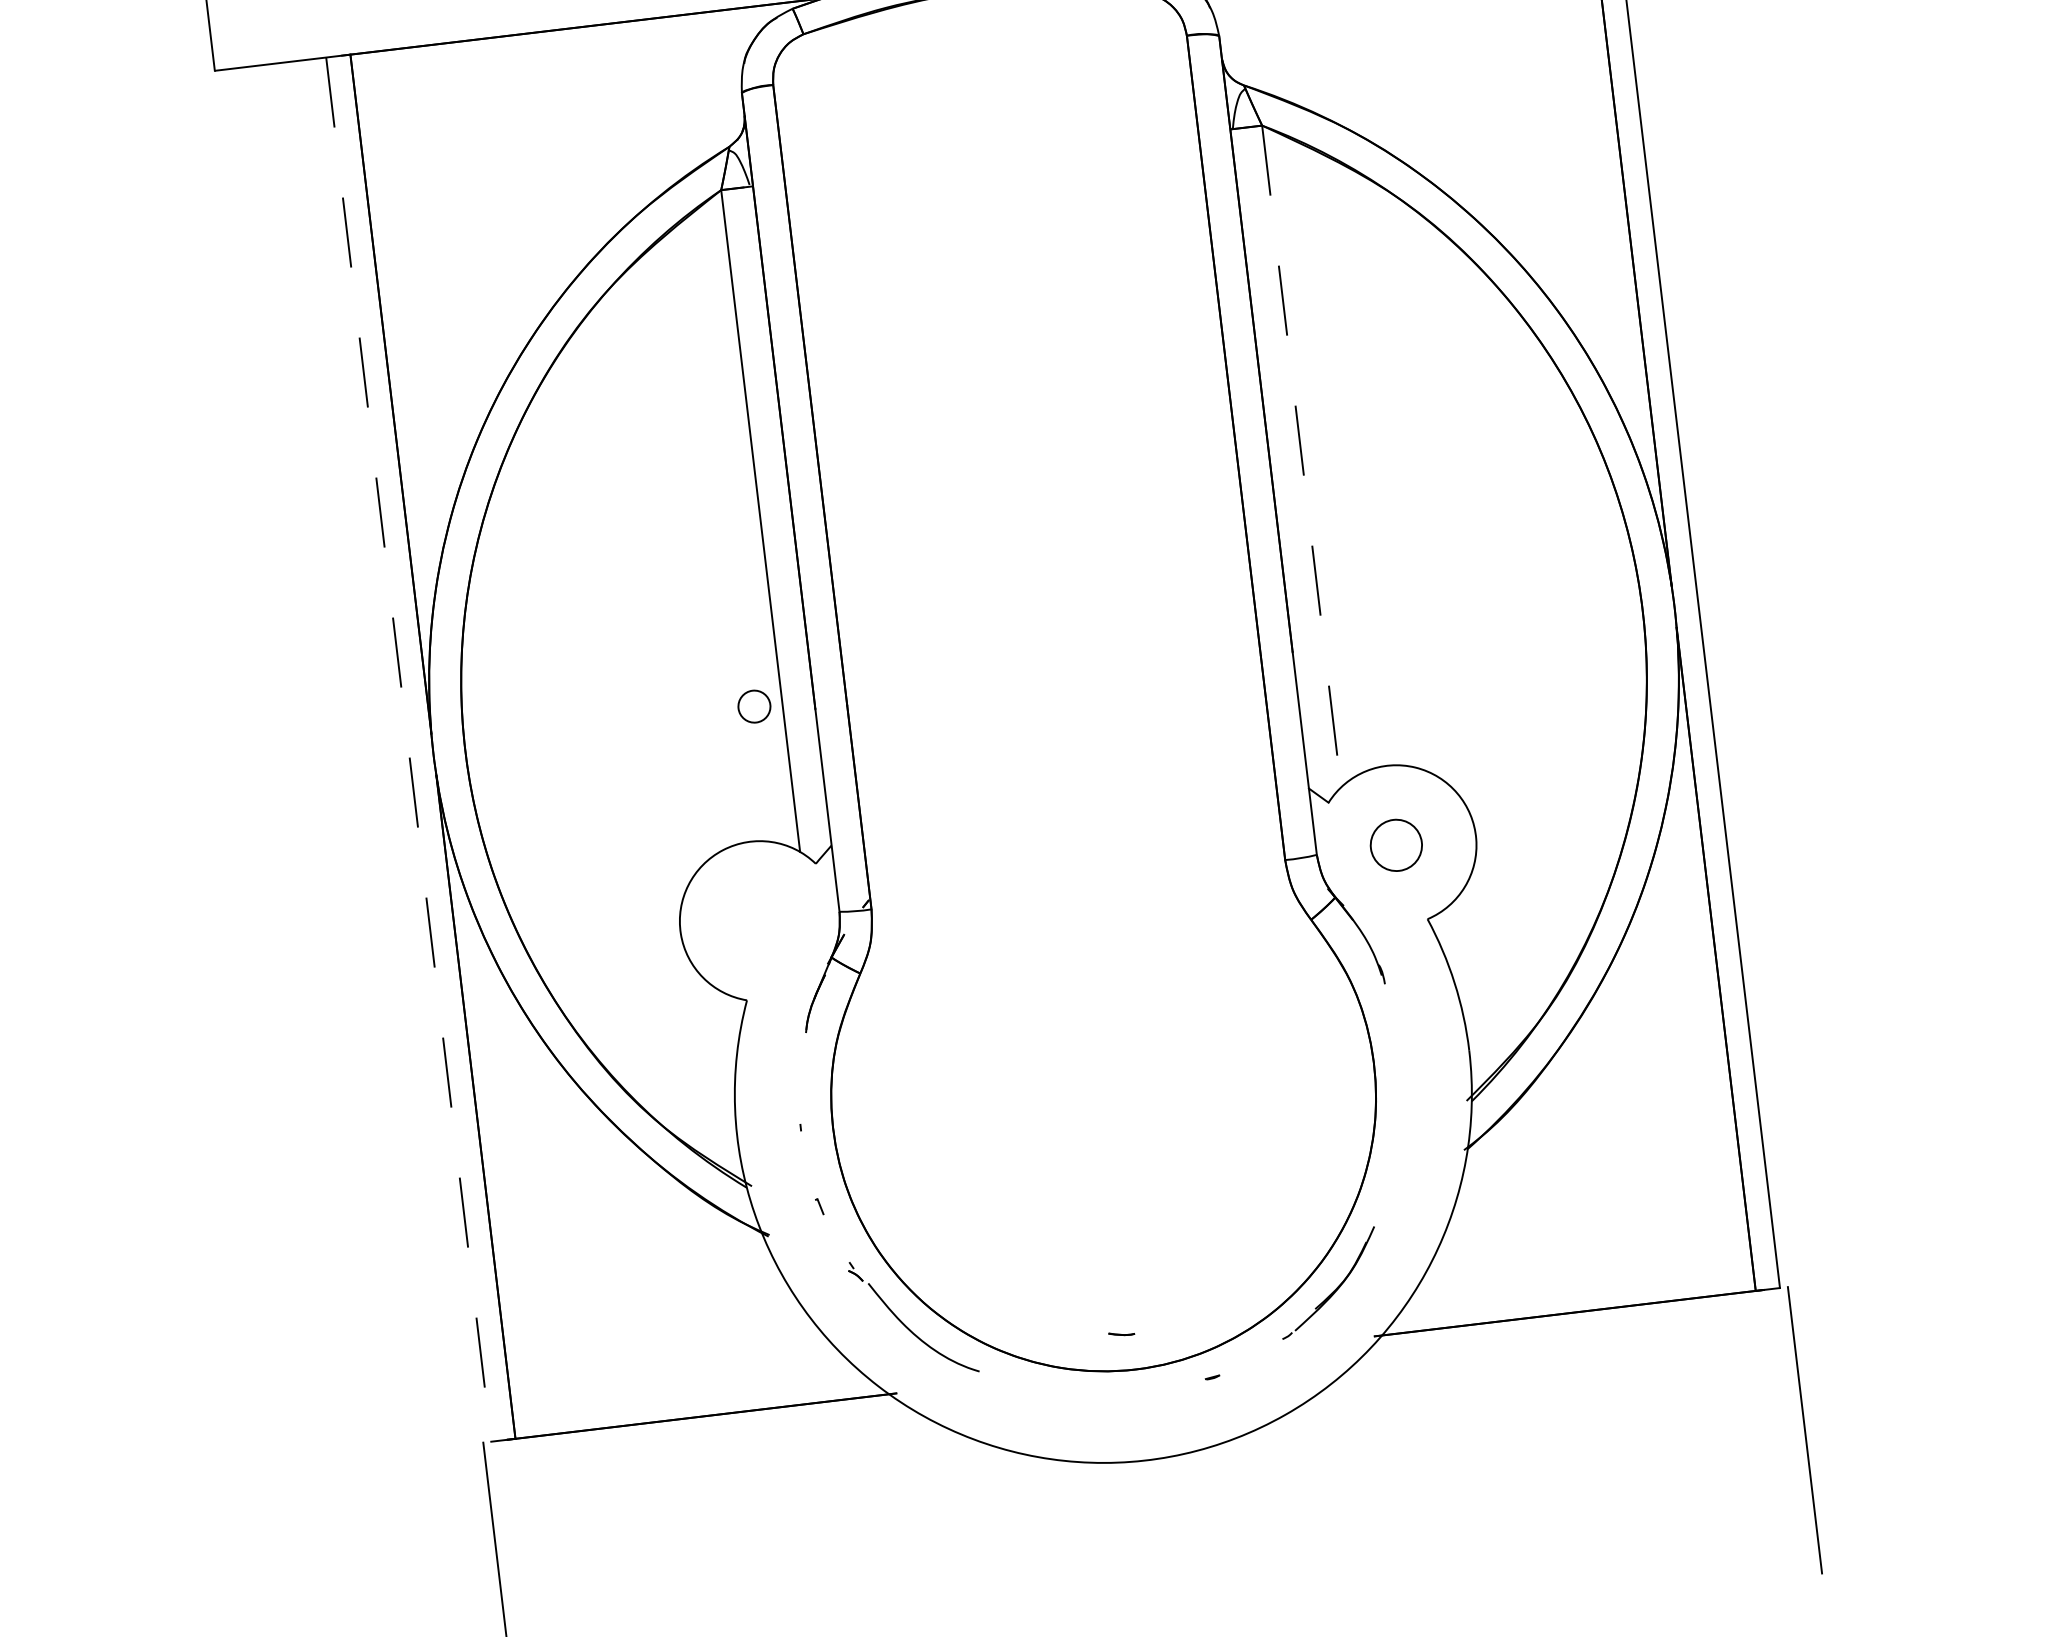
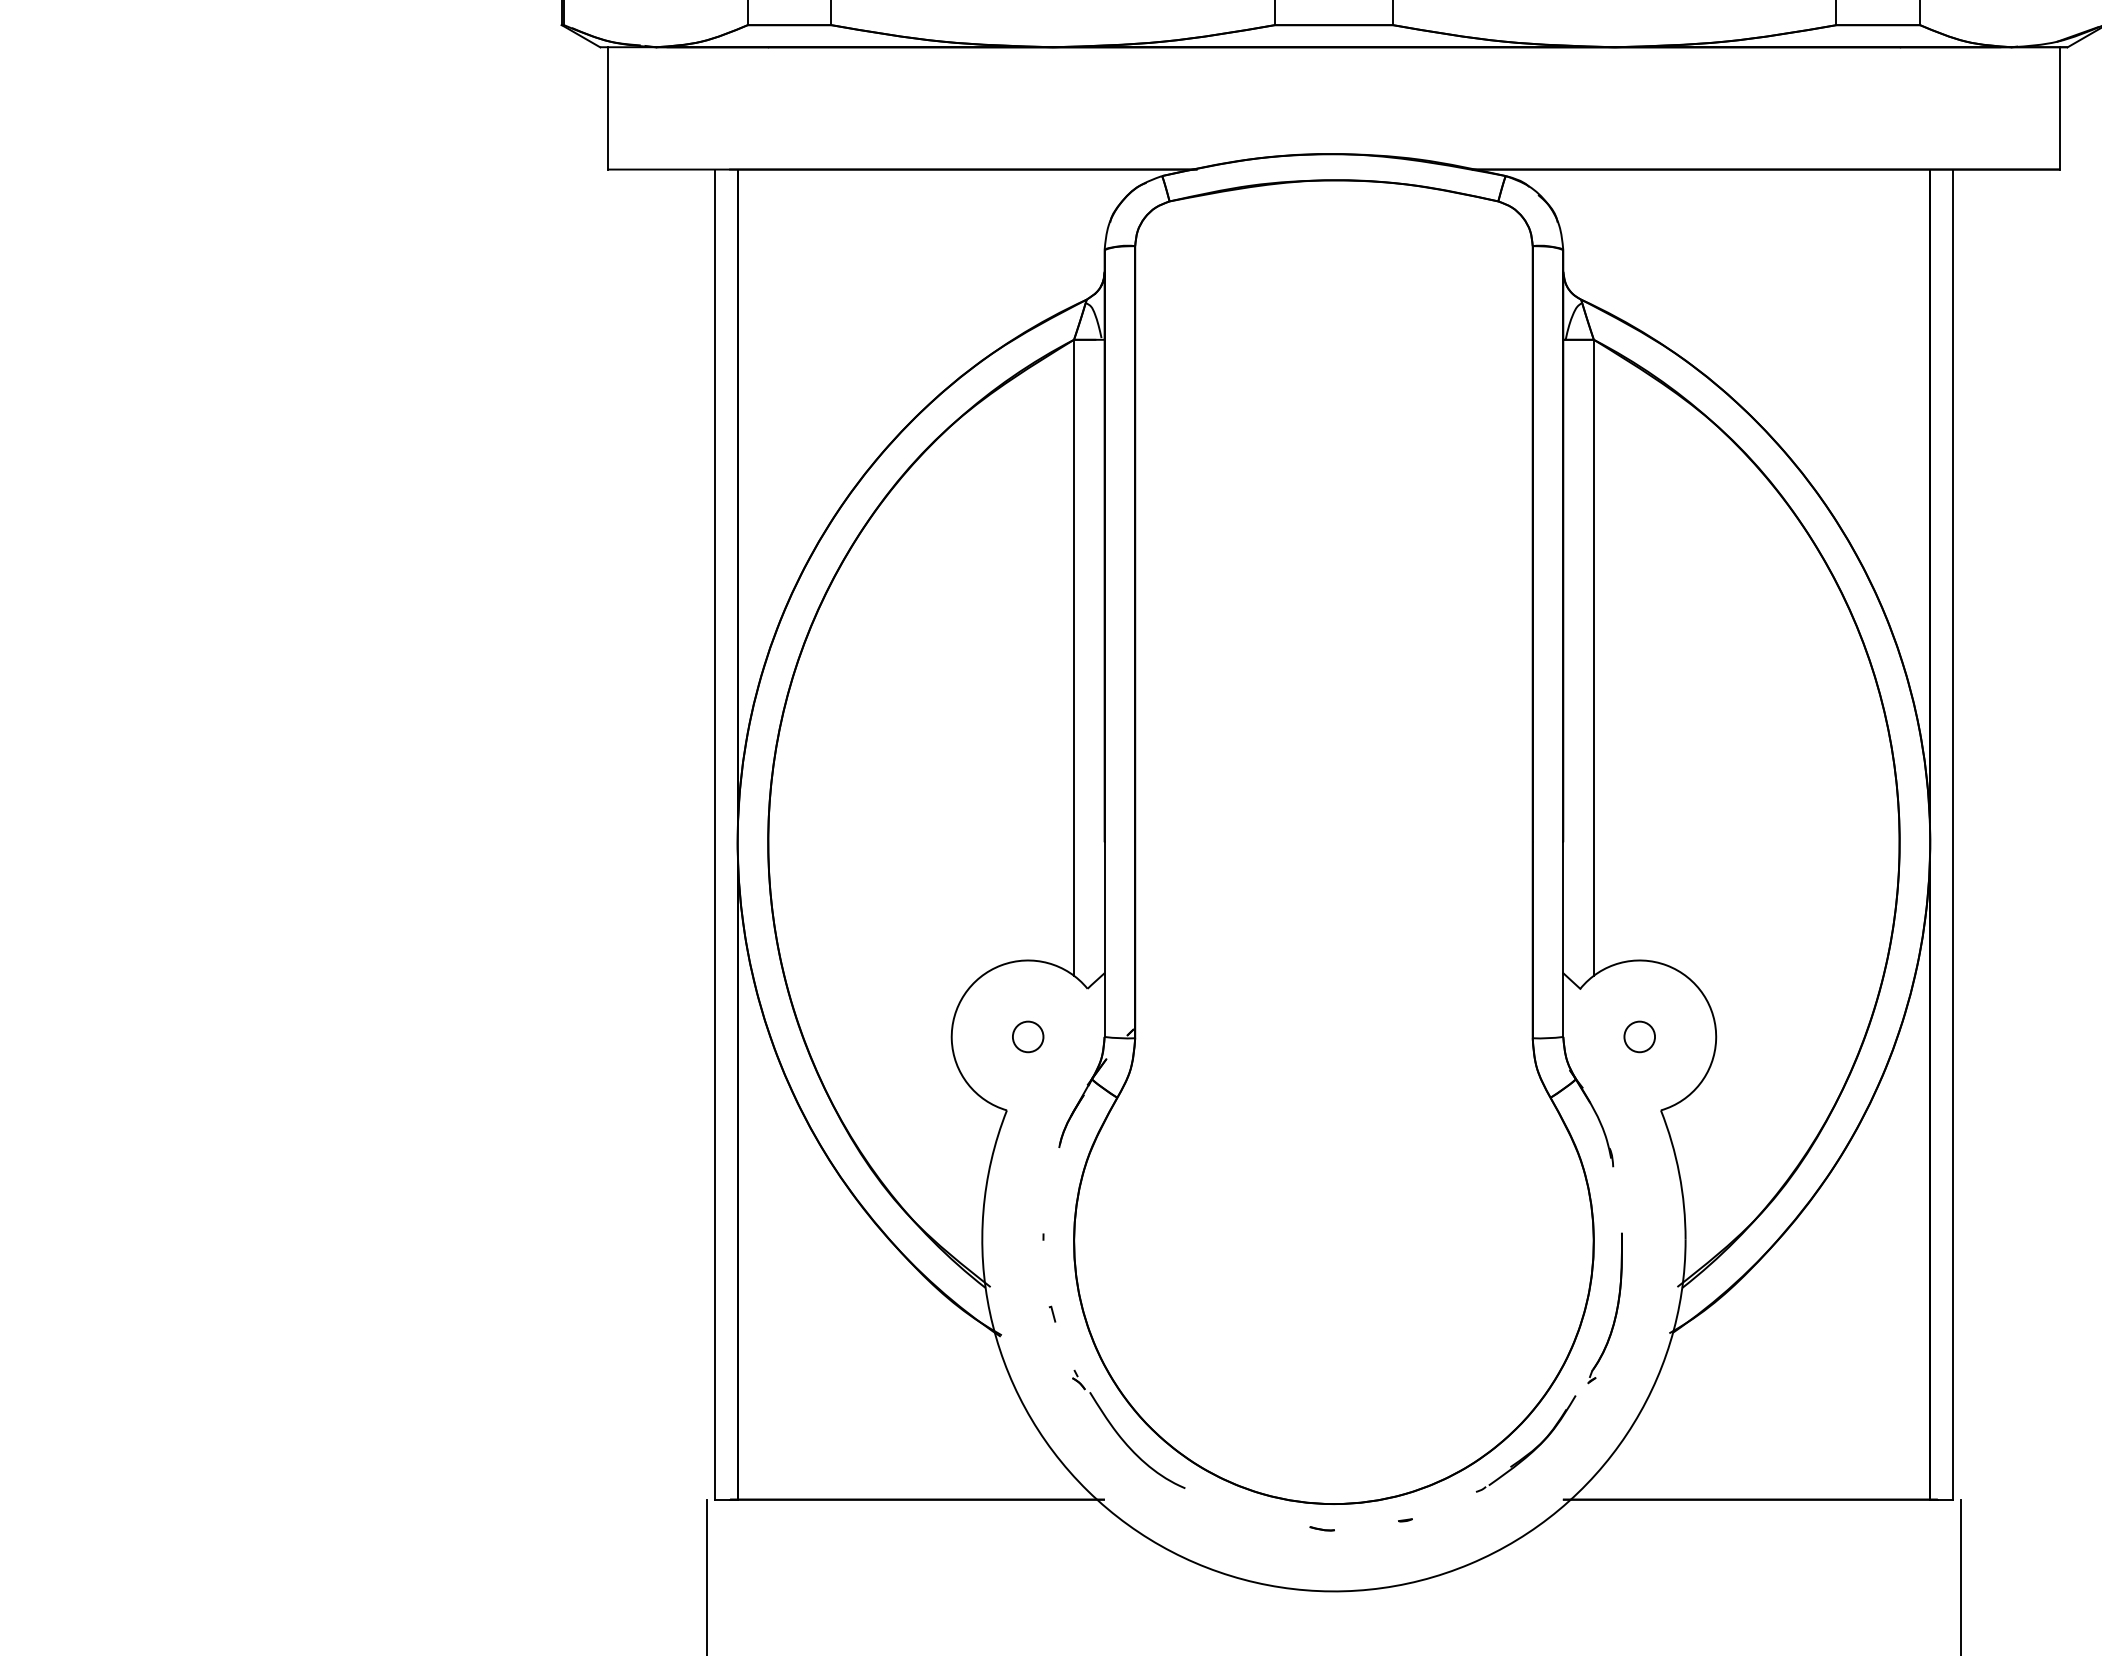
line: (1301, 456) -> (1593, 657), dashed -> solid
circle: (754, 706) -> (1028, 1036), moved
line: (408, 750) -> (714, 835), dashed -> solid
circle: (1396, 844) -> (1639, 1036), size x0.62
part: (1405, 1134) -> (1615, 1311), added
line: (1120, 1333) -> (1321, 1528), moved

